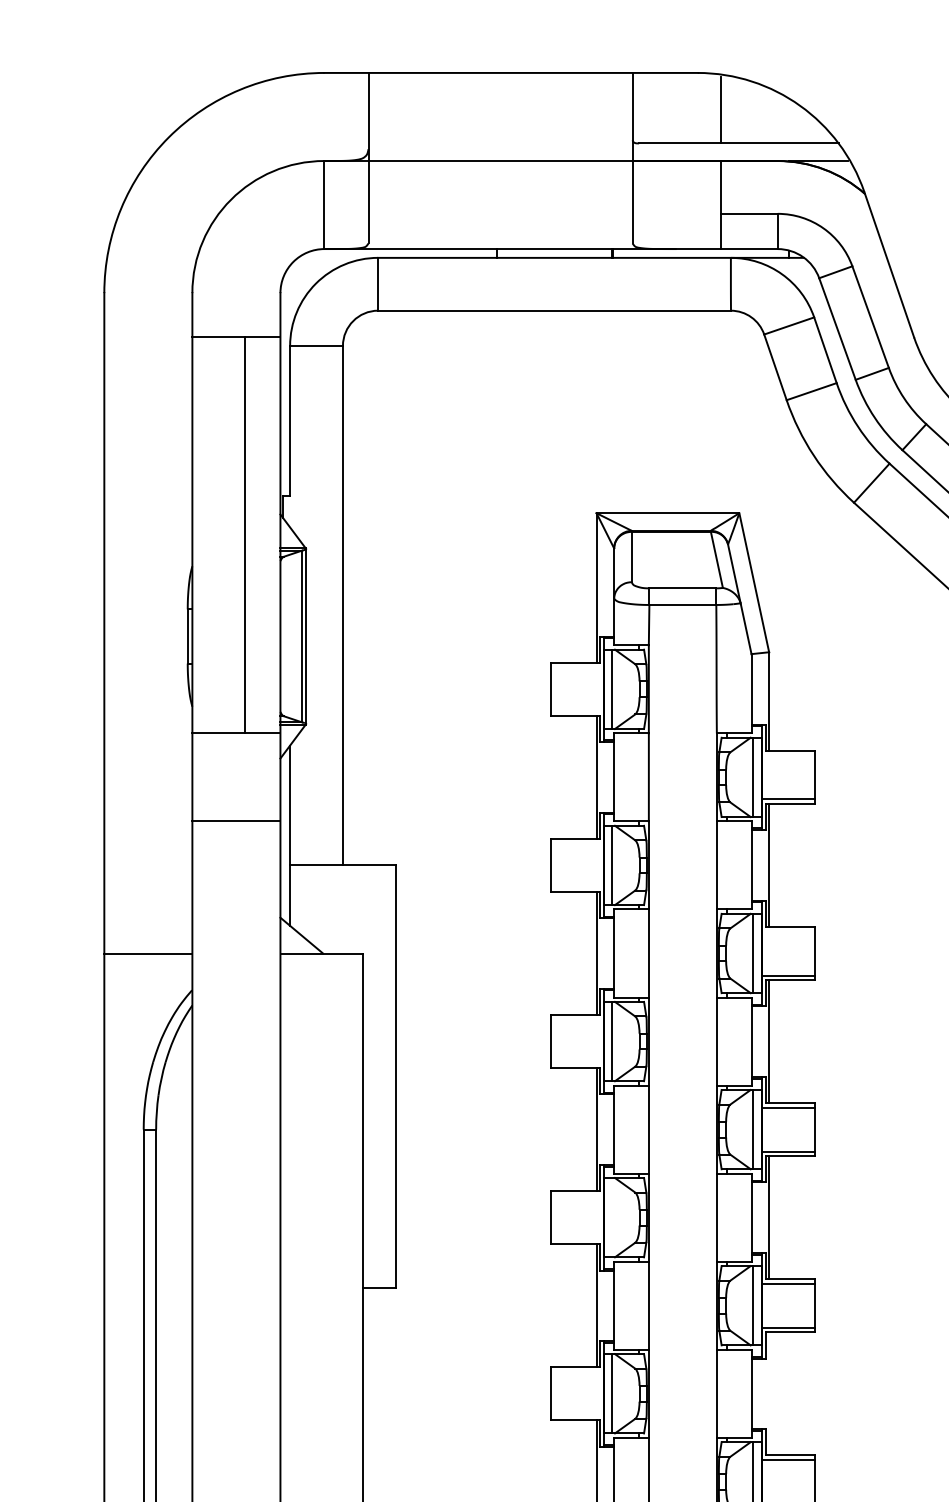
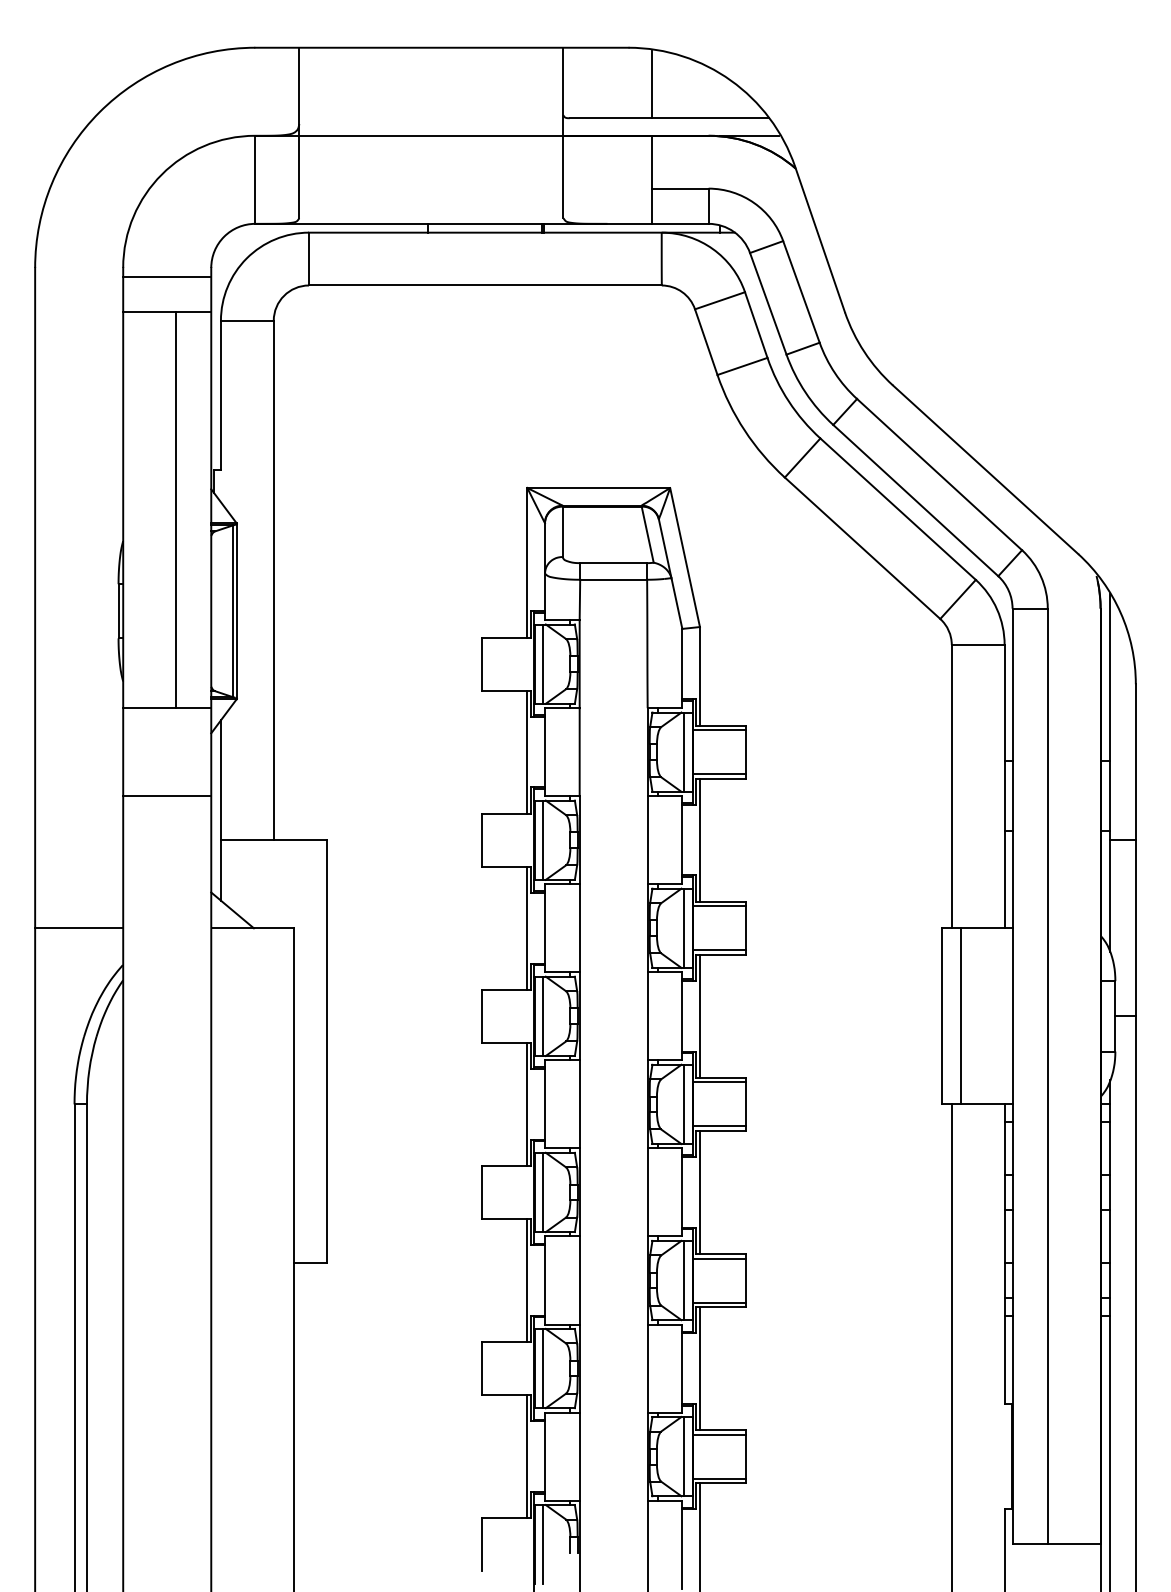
line: (236, 301) -> (167, 276), added
line: (787, 755) -> (718, 730), added
line: (787, 931) -> (718, 906), added
line: (612, 1217) -> (543, 1192), added
line: (768, 1393) -> (699, 1368), added

